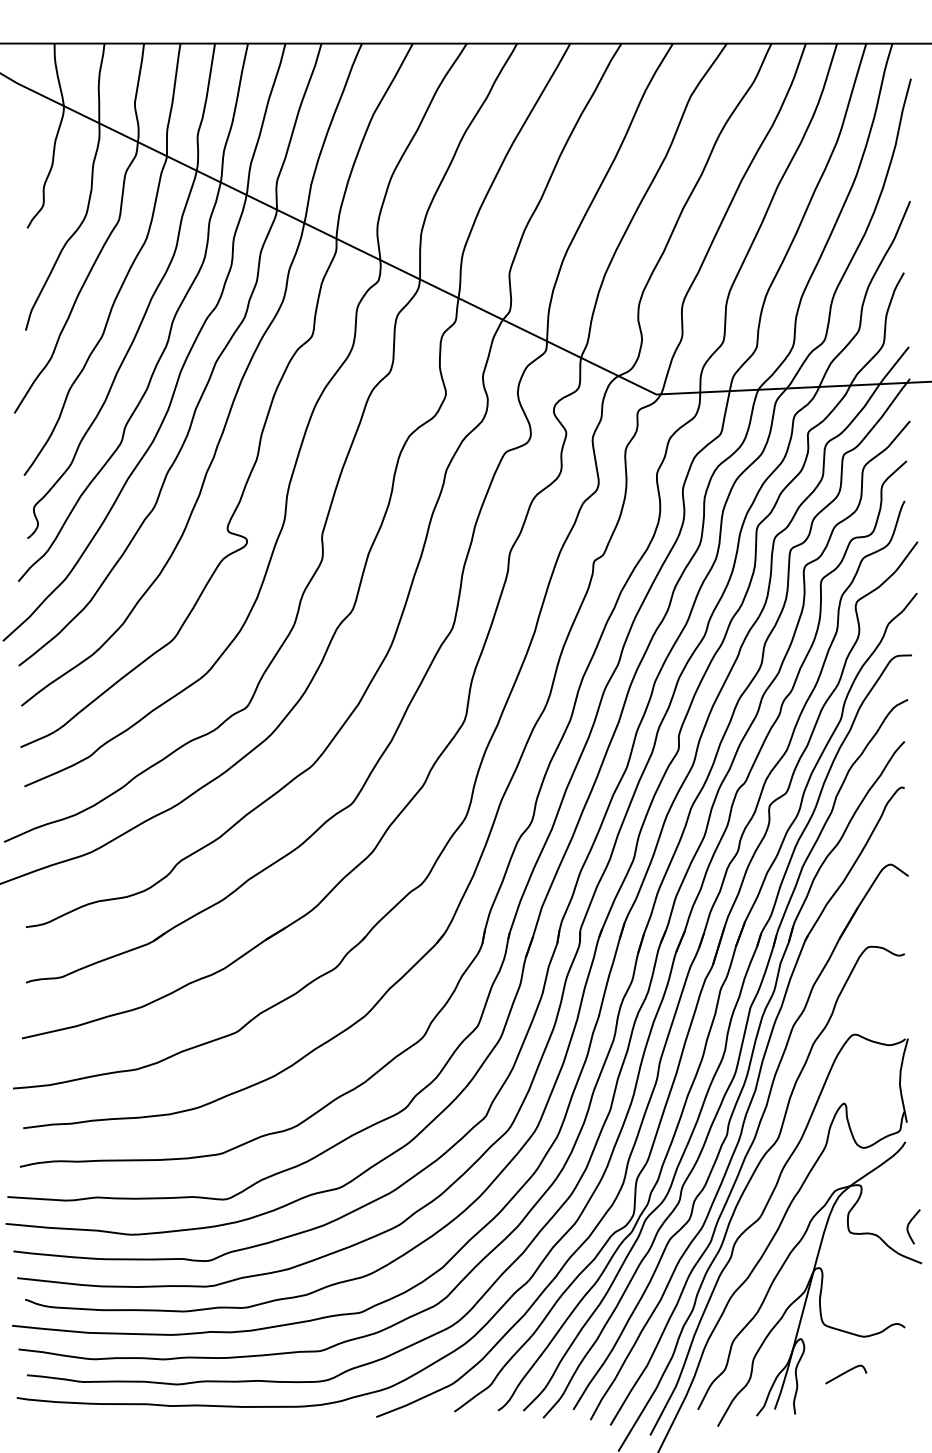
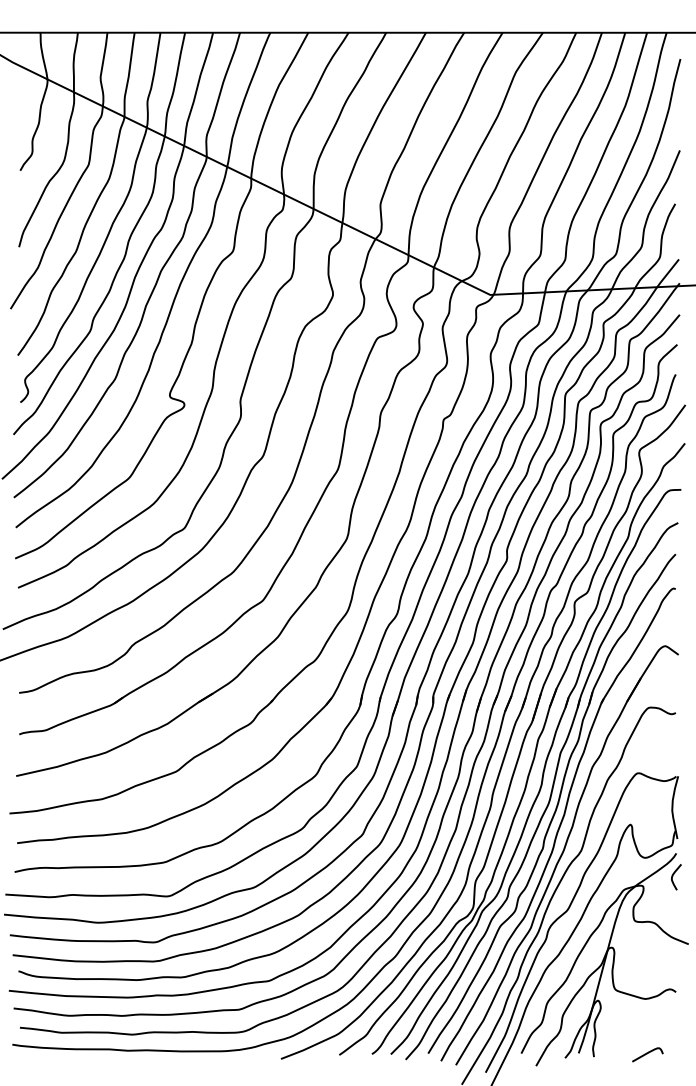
curve: (909, 1225) -> (673, 876), moved
curve: (845, 1373) -> (647, 1054), moved

